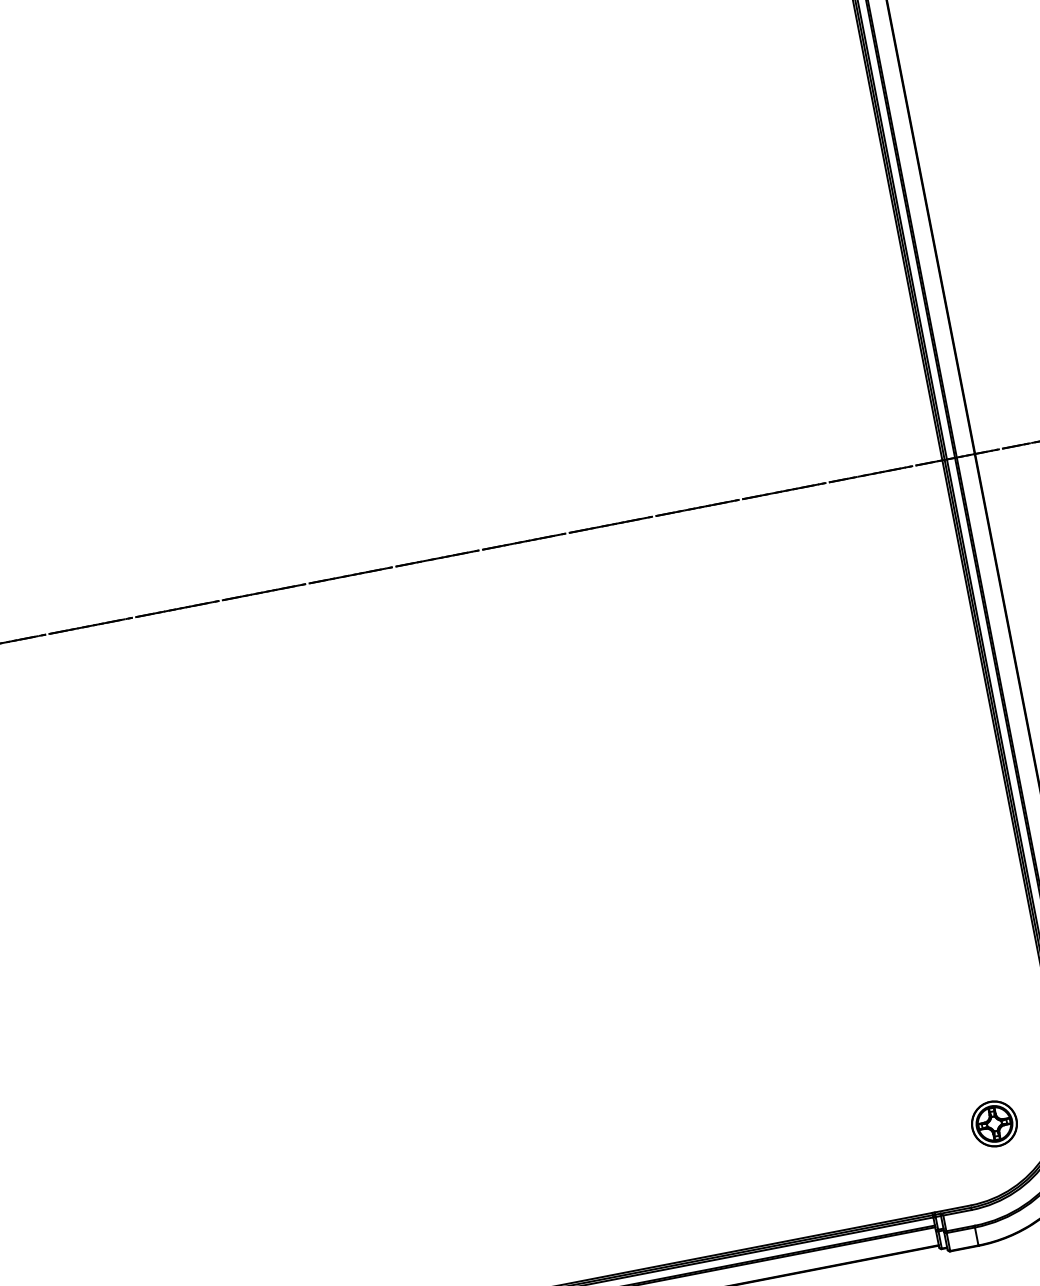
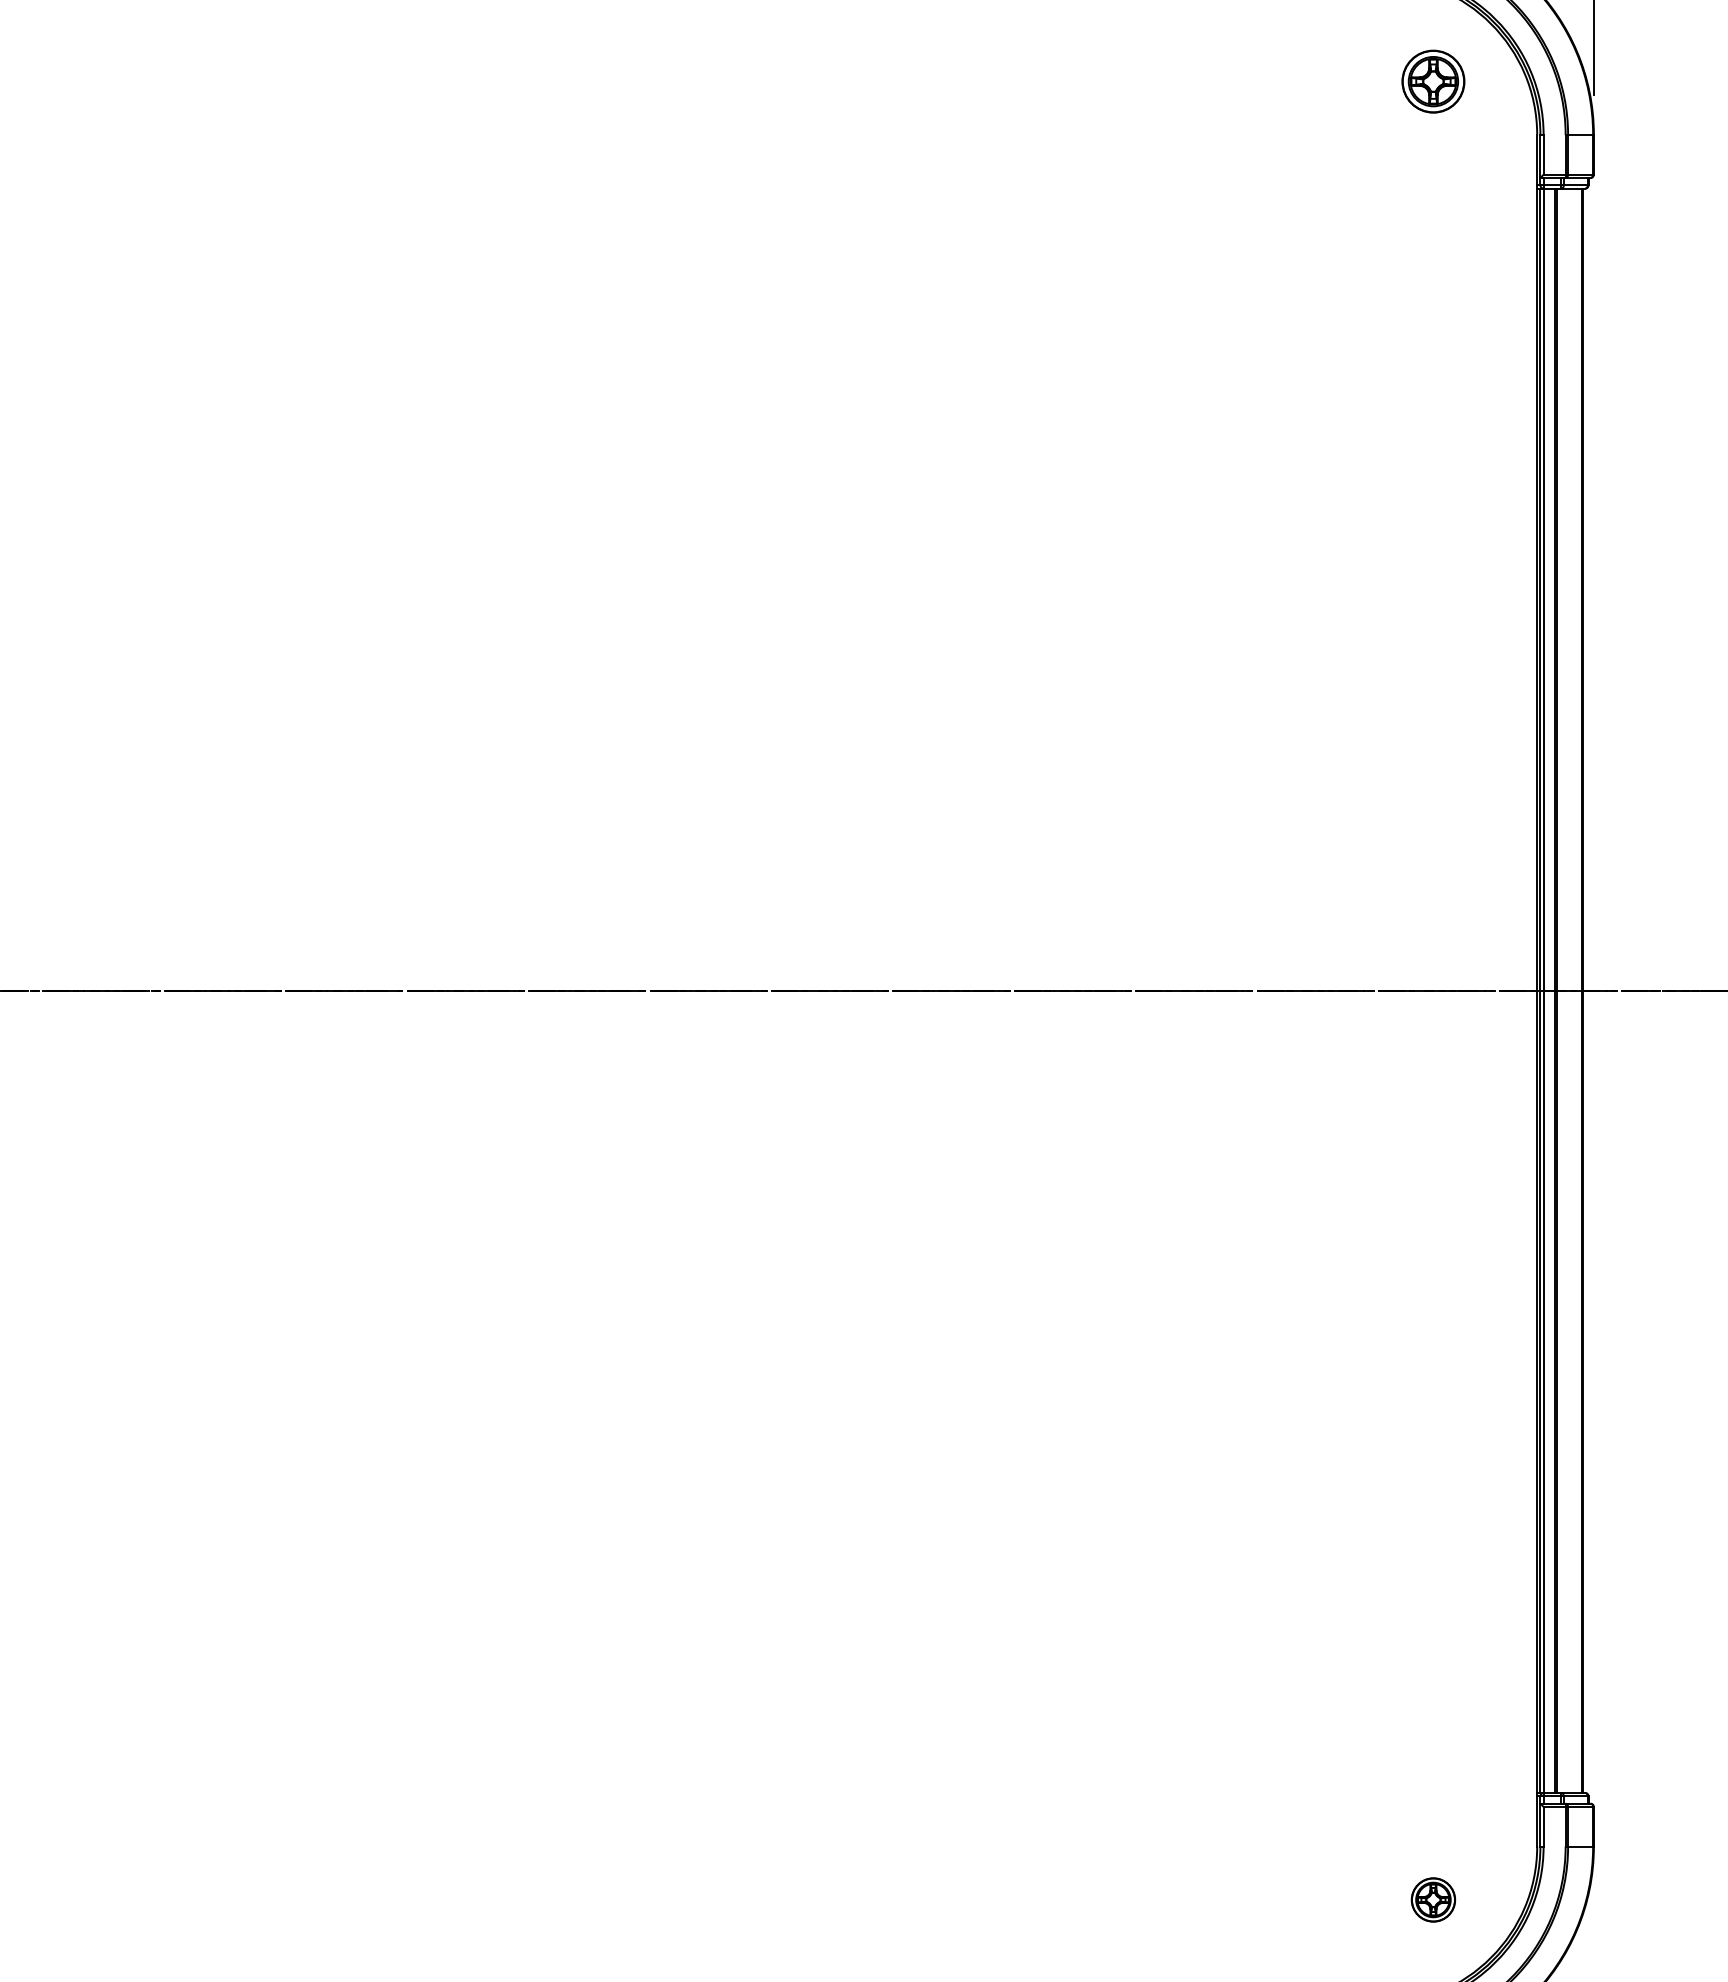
part: (994, 1123) -> (1433, 1899), size x0.7

